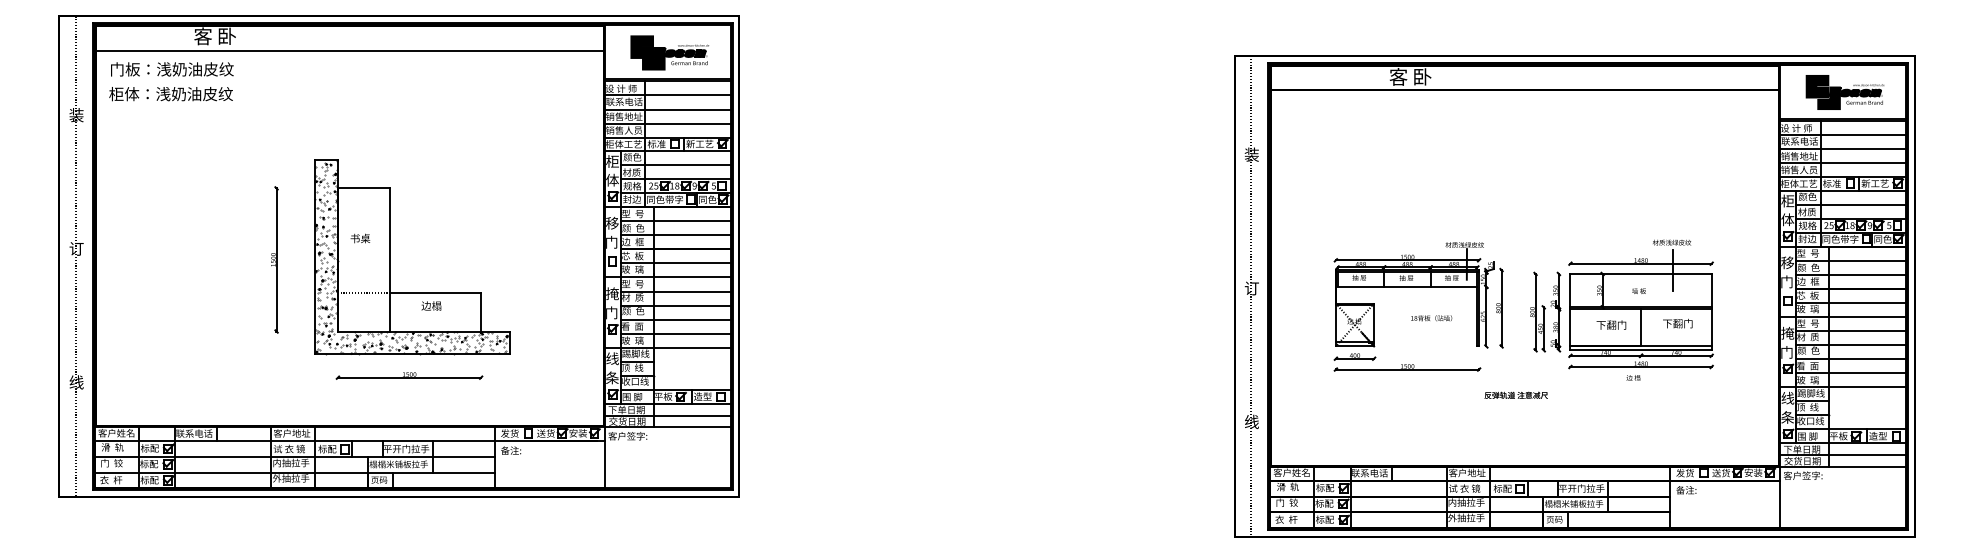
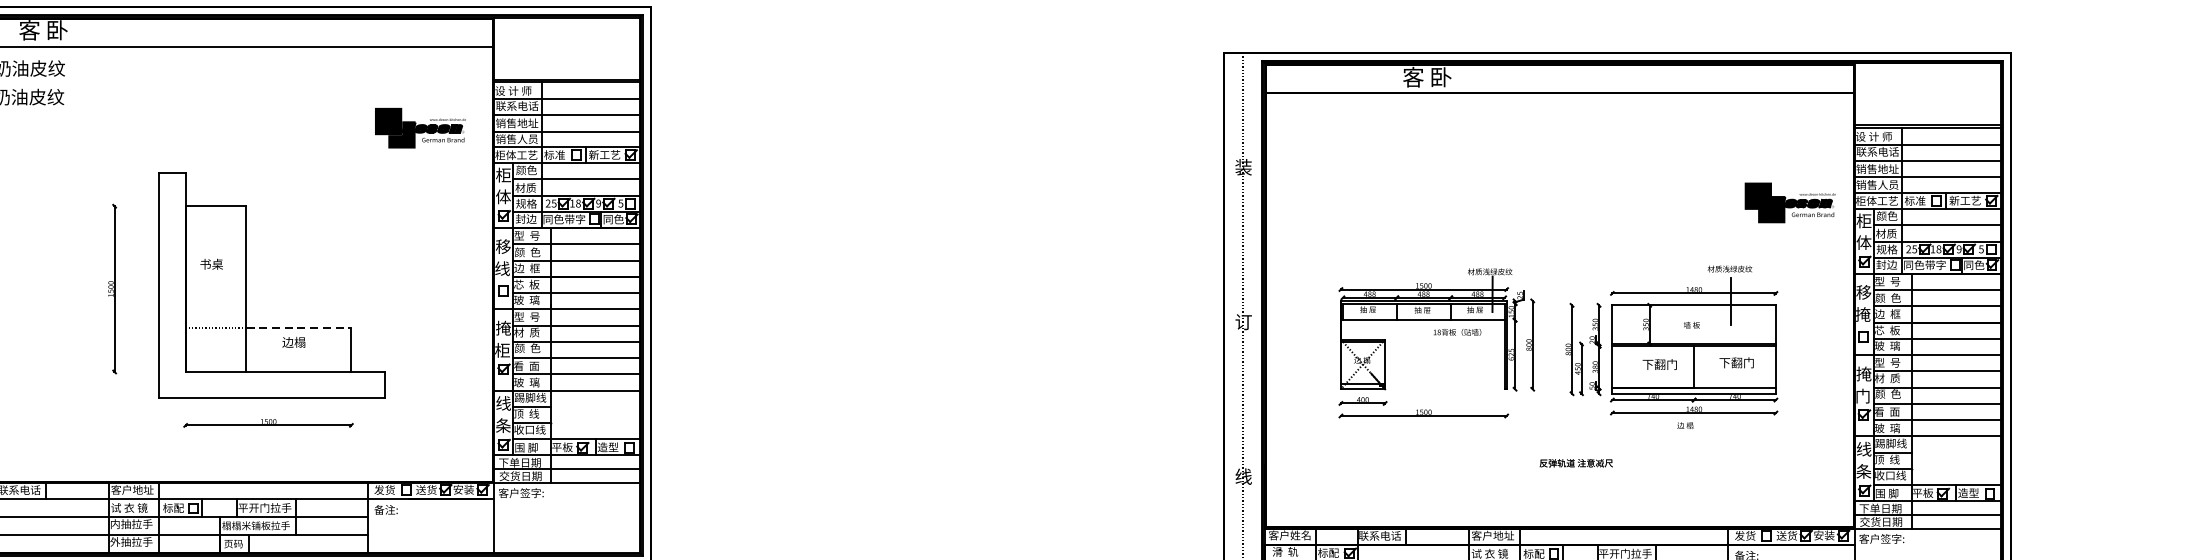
part: (669, 52) -> (420, 127), moved
part: (1844, 92) -> (1789, 202), moved
text: (611, 241) -> (502, 267), 门 -> 线
hatch: (411, 257) -> (270, 286), removed
text: (1787, 281) -> (1863, 314), 门 -> 掩
line: (436, 293) -> (299, 327), solid -> dashed
text: (612, 312) -> (503, 349), 门 -> 柜
text: (1431, 318) -> (1457, 332), moved
text: (1515, 394) -> (1575, 462), moved

